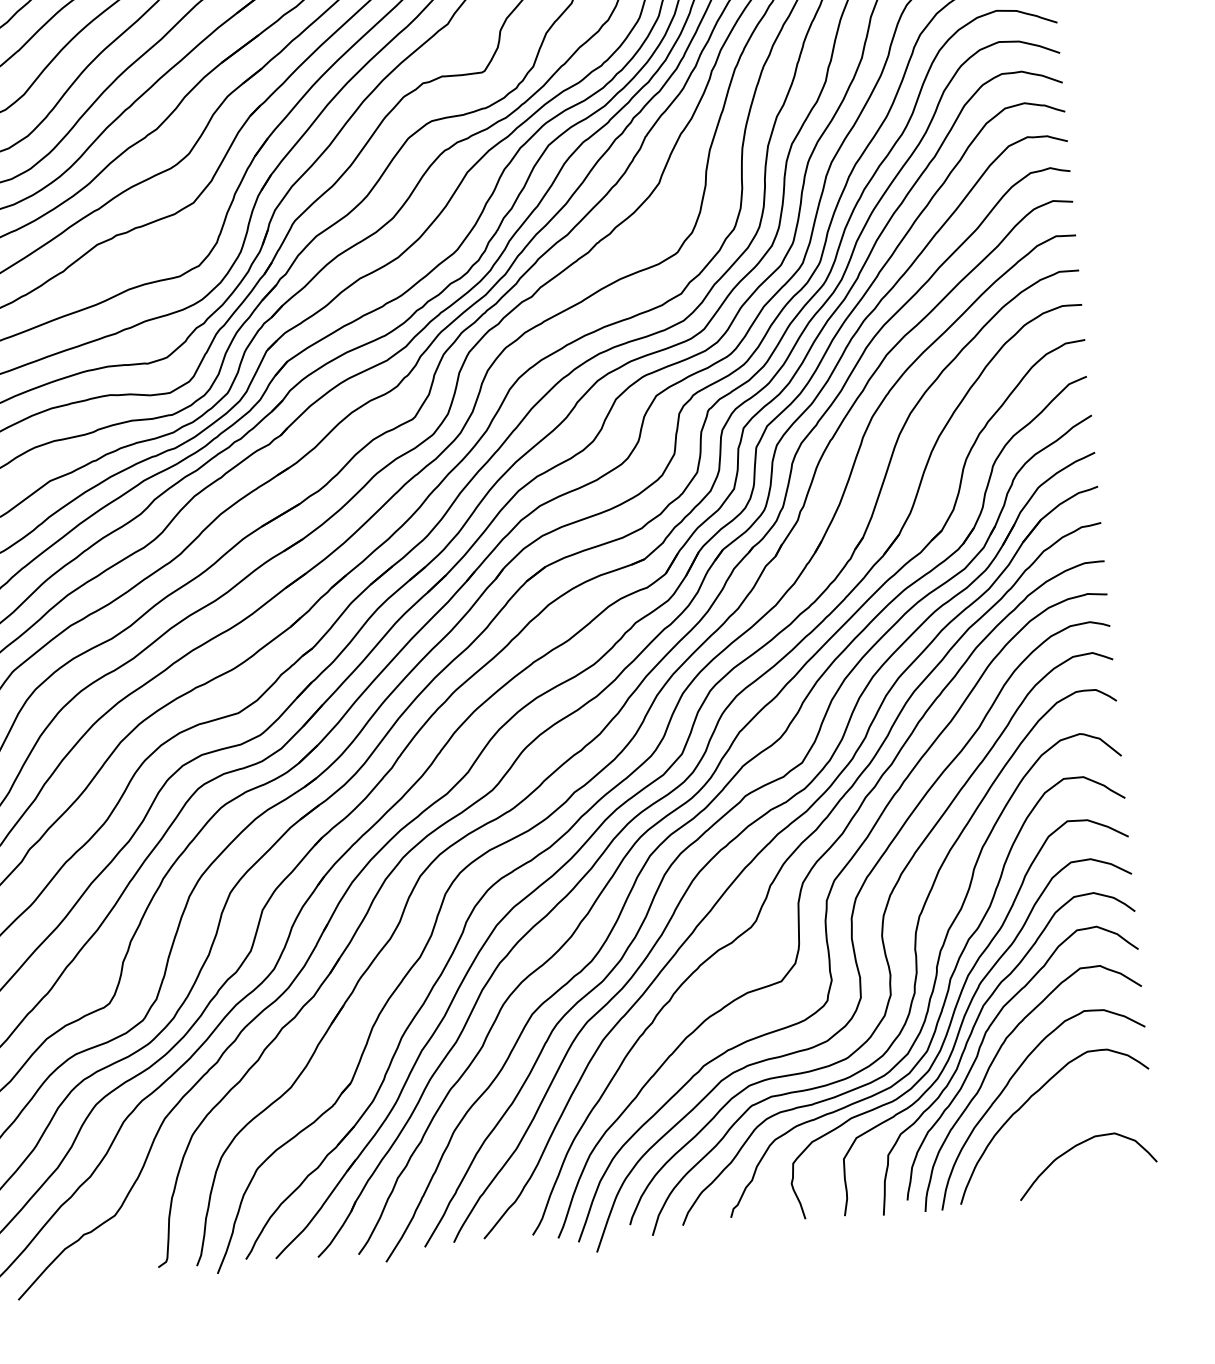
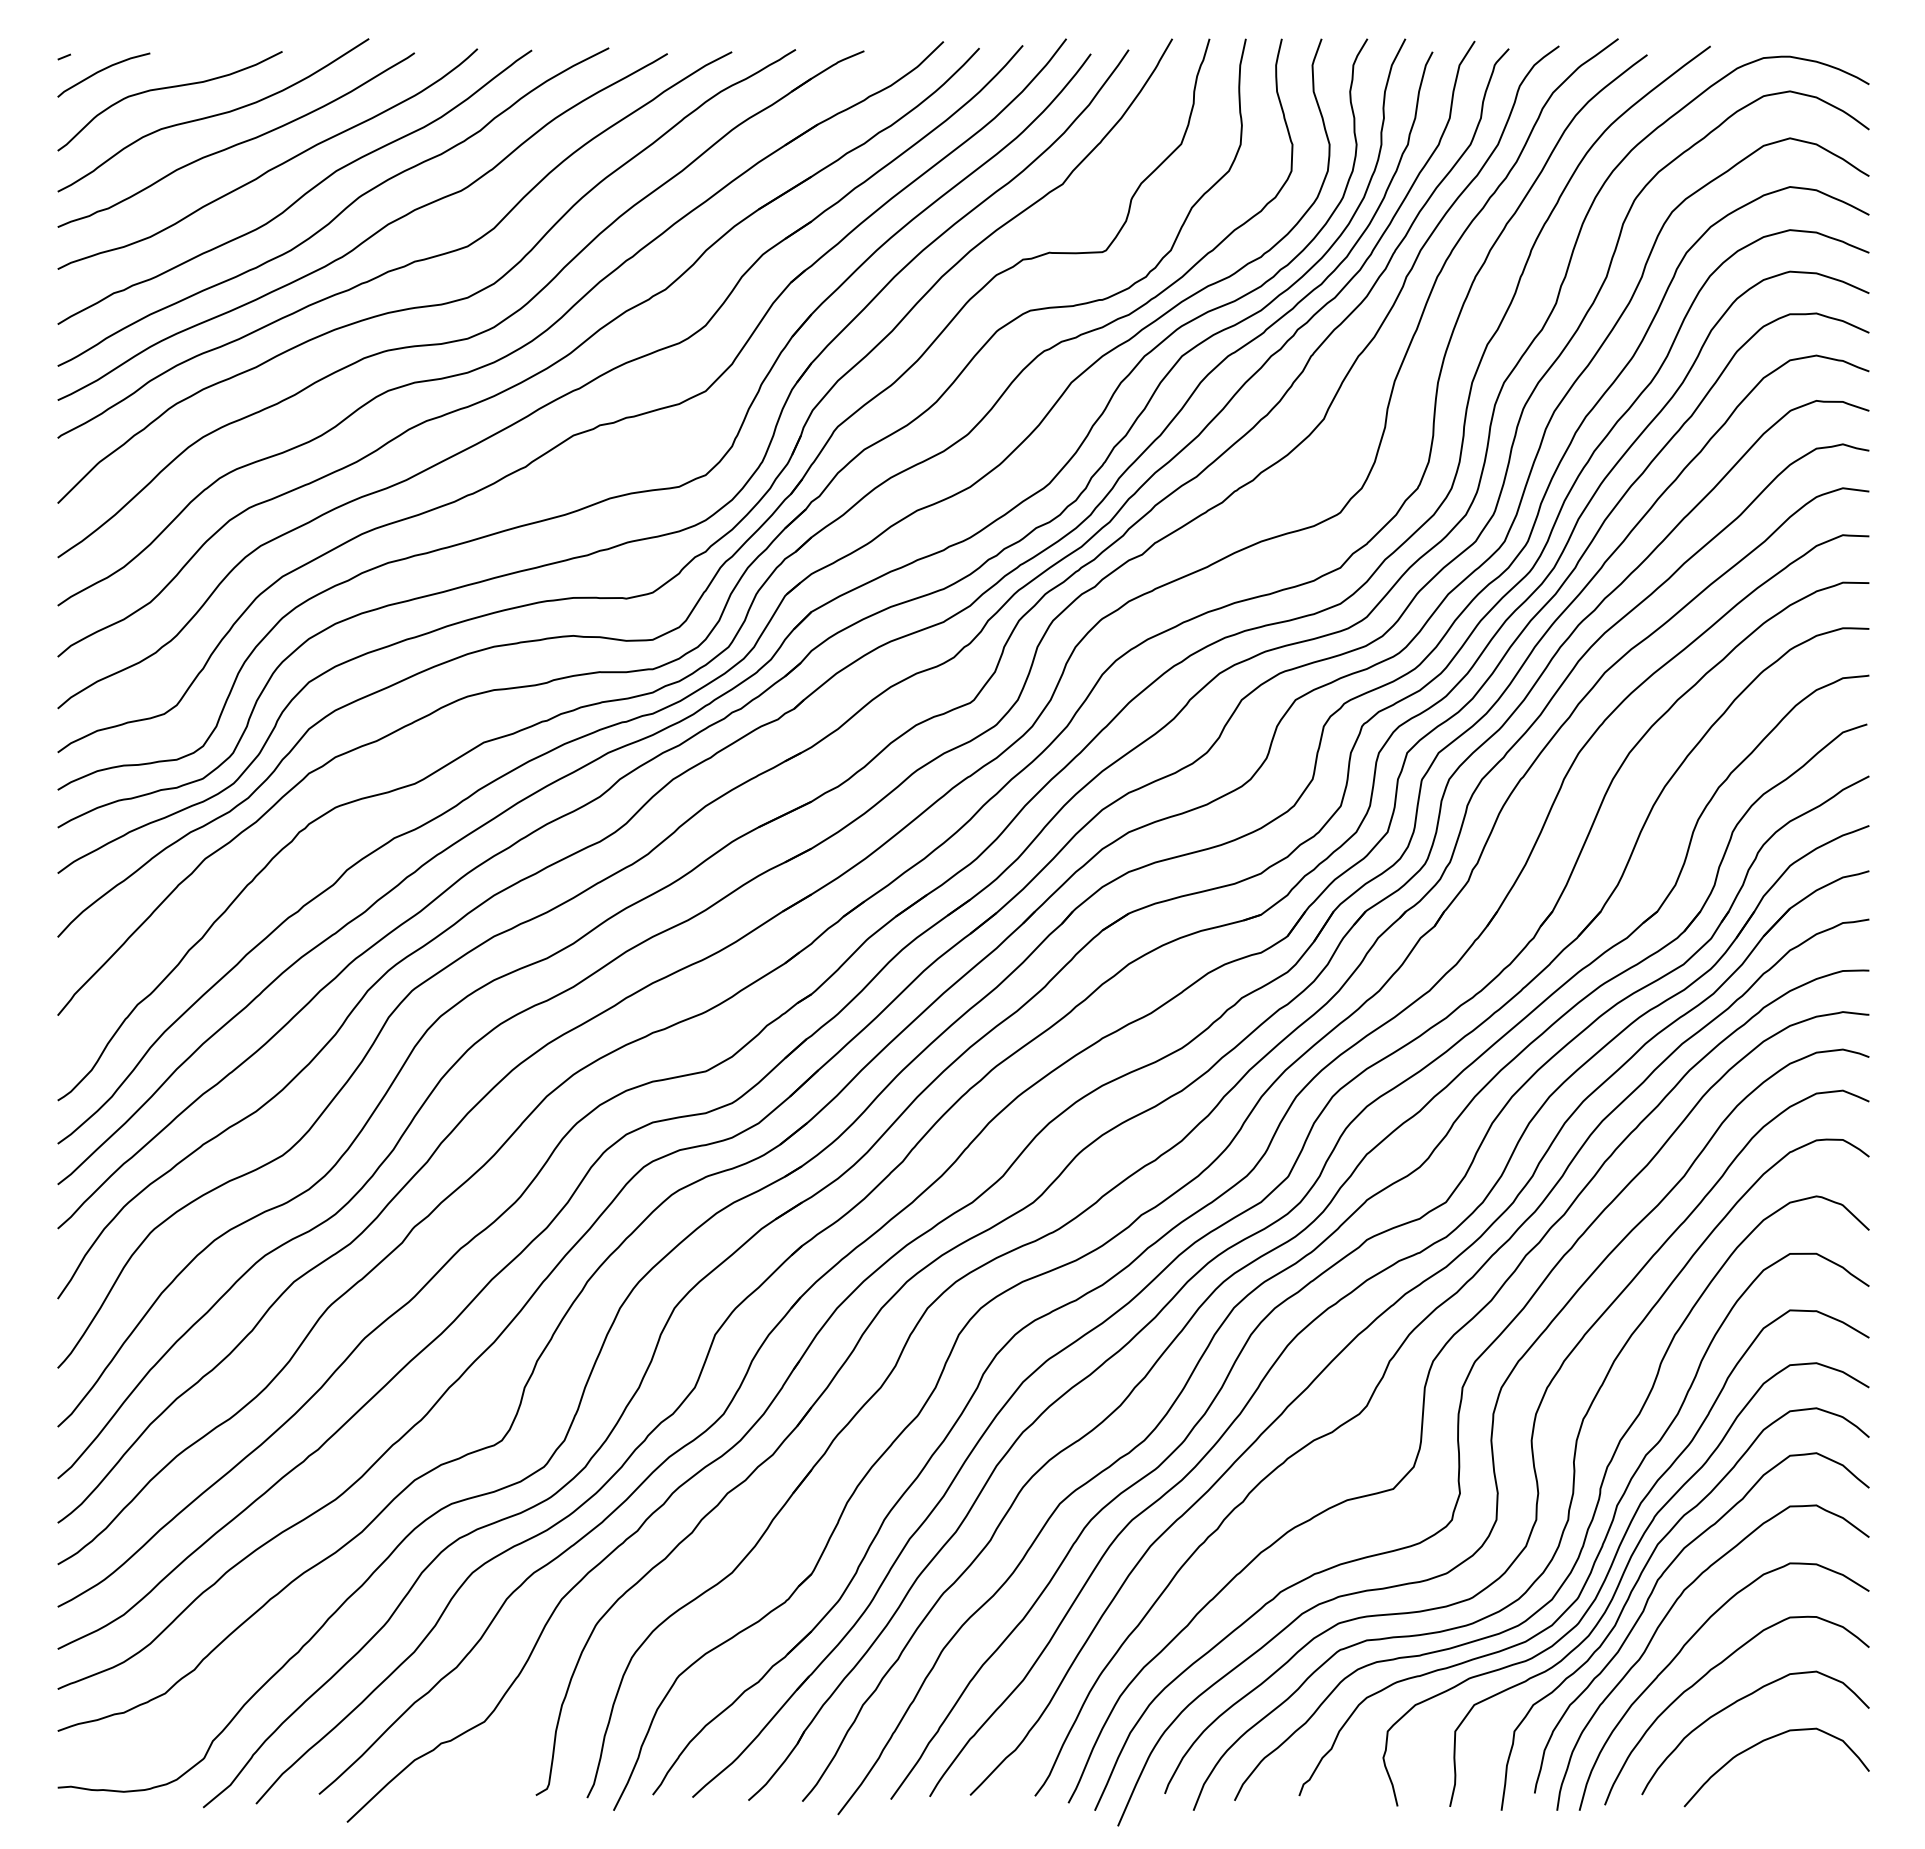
curve: (1052, 1119) -> (1735, 1703), added

